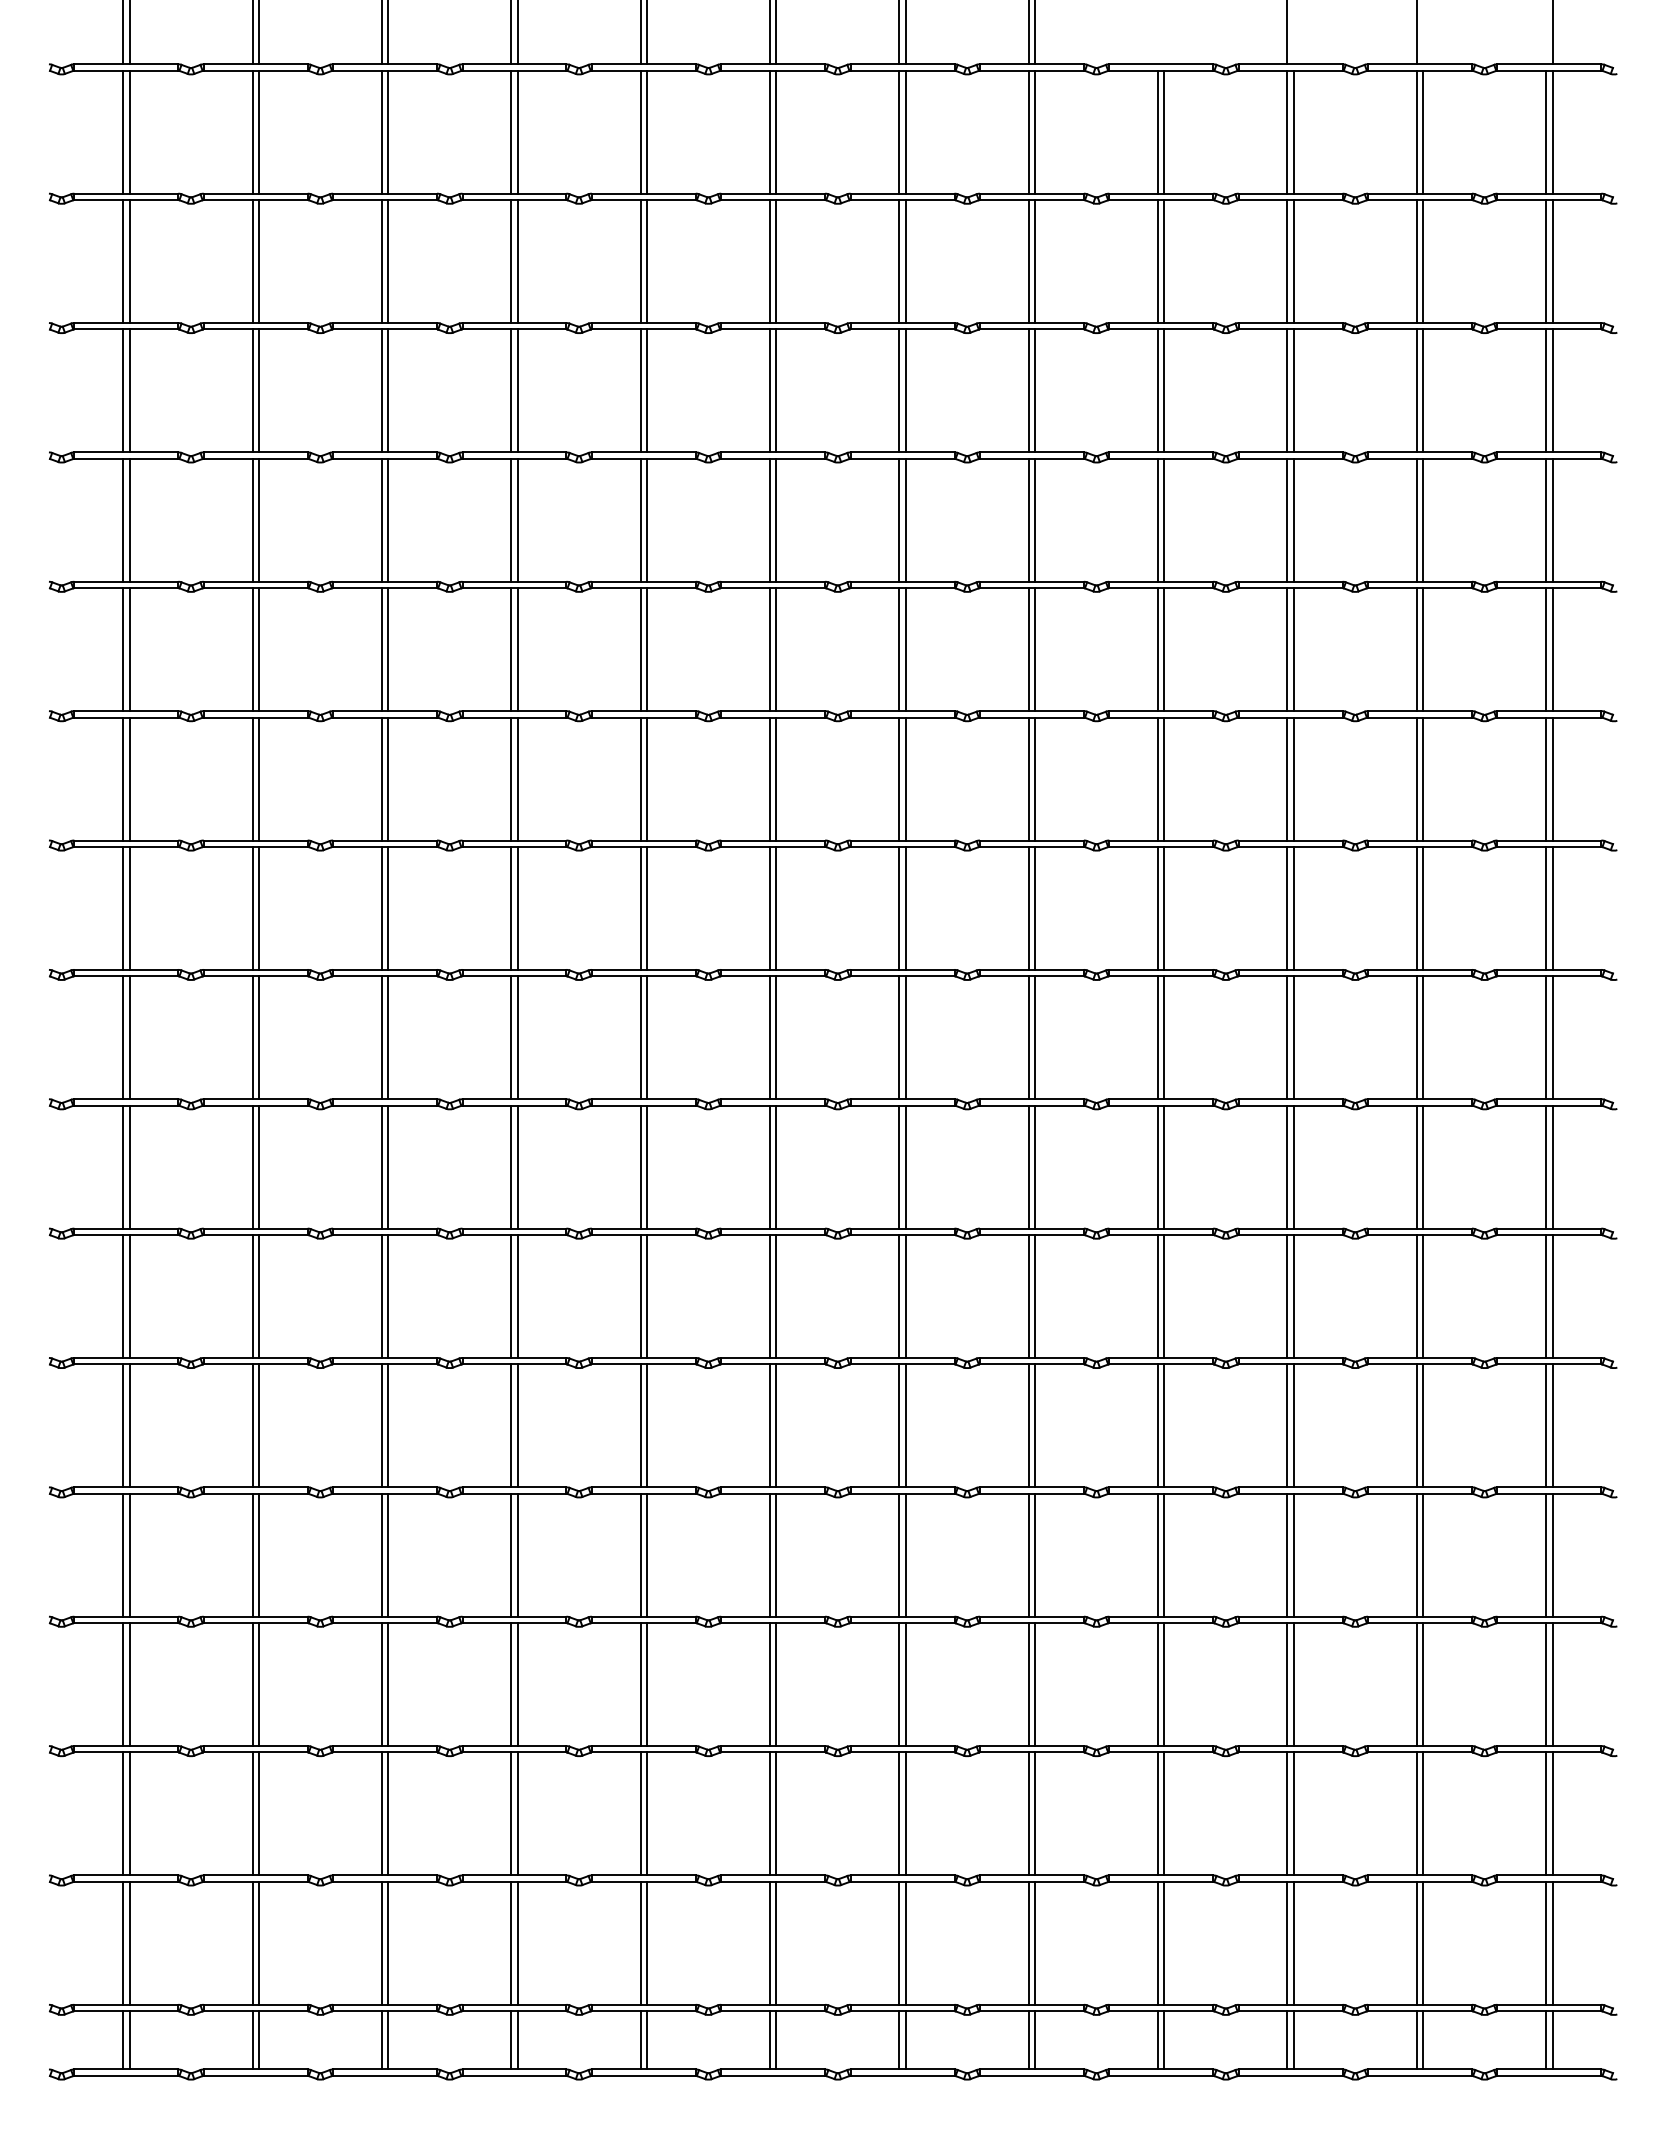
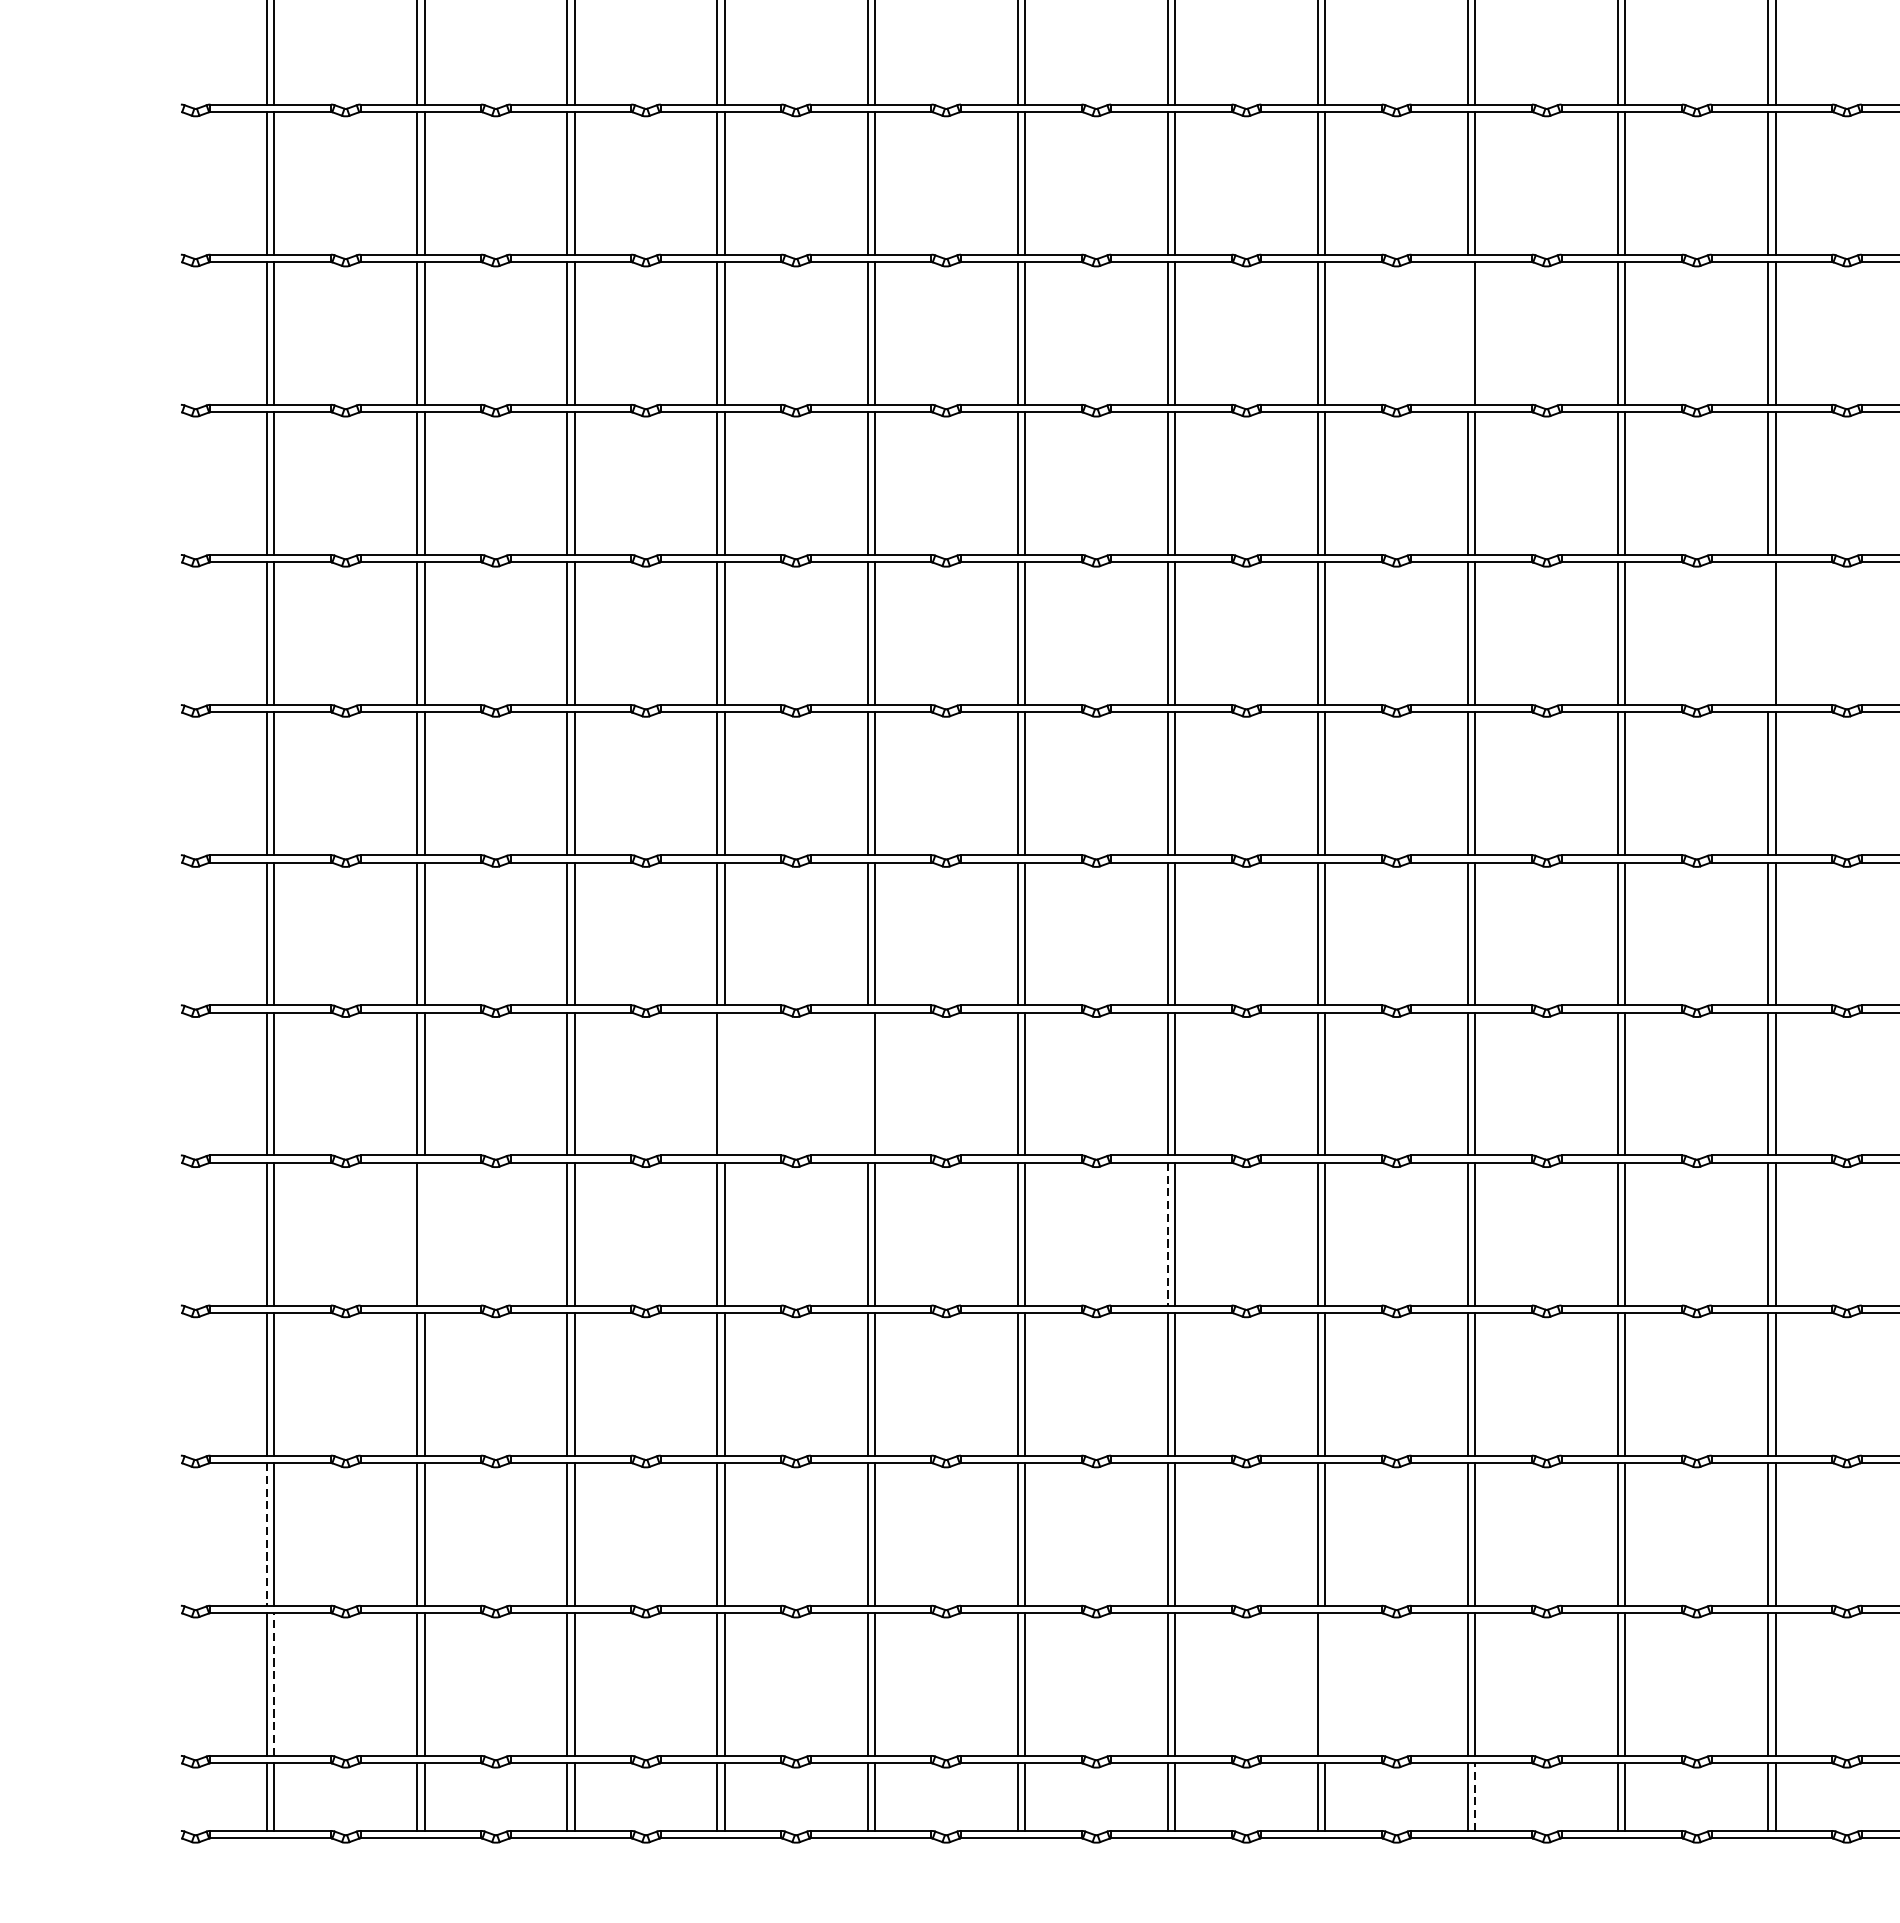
line: (1158, 778) -> (1468, 332), removed
line: (1416, 1037) -> (1767, 633), removed
line: (517, 1425) -> (724, 1083), removed
line: (640, 1425) -> (867, 1083), removed
line: (258, 1554) -> (424, 1233), removed
line: (899, 1555) -> (1167, 1234), solid -> dashed
line: (123, 1814) -> (267, 1535), solid -> dashed
line: (129, 1942) -> (274, 1683), solid -> dashed
line: (1035, 1942) -> (1325, 1683), removed
line: (1164, 2039) -> (1475, 1796), solid -> dashed

